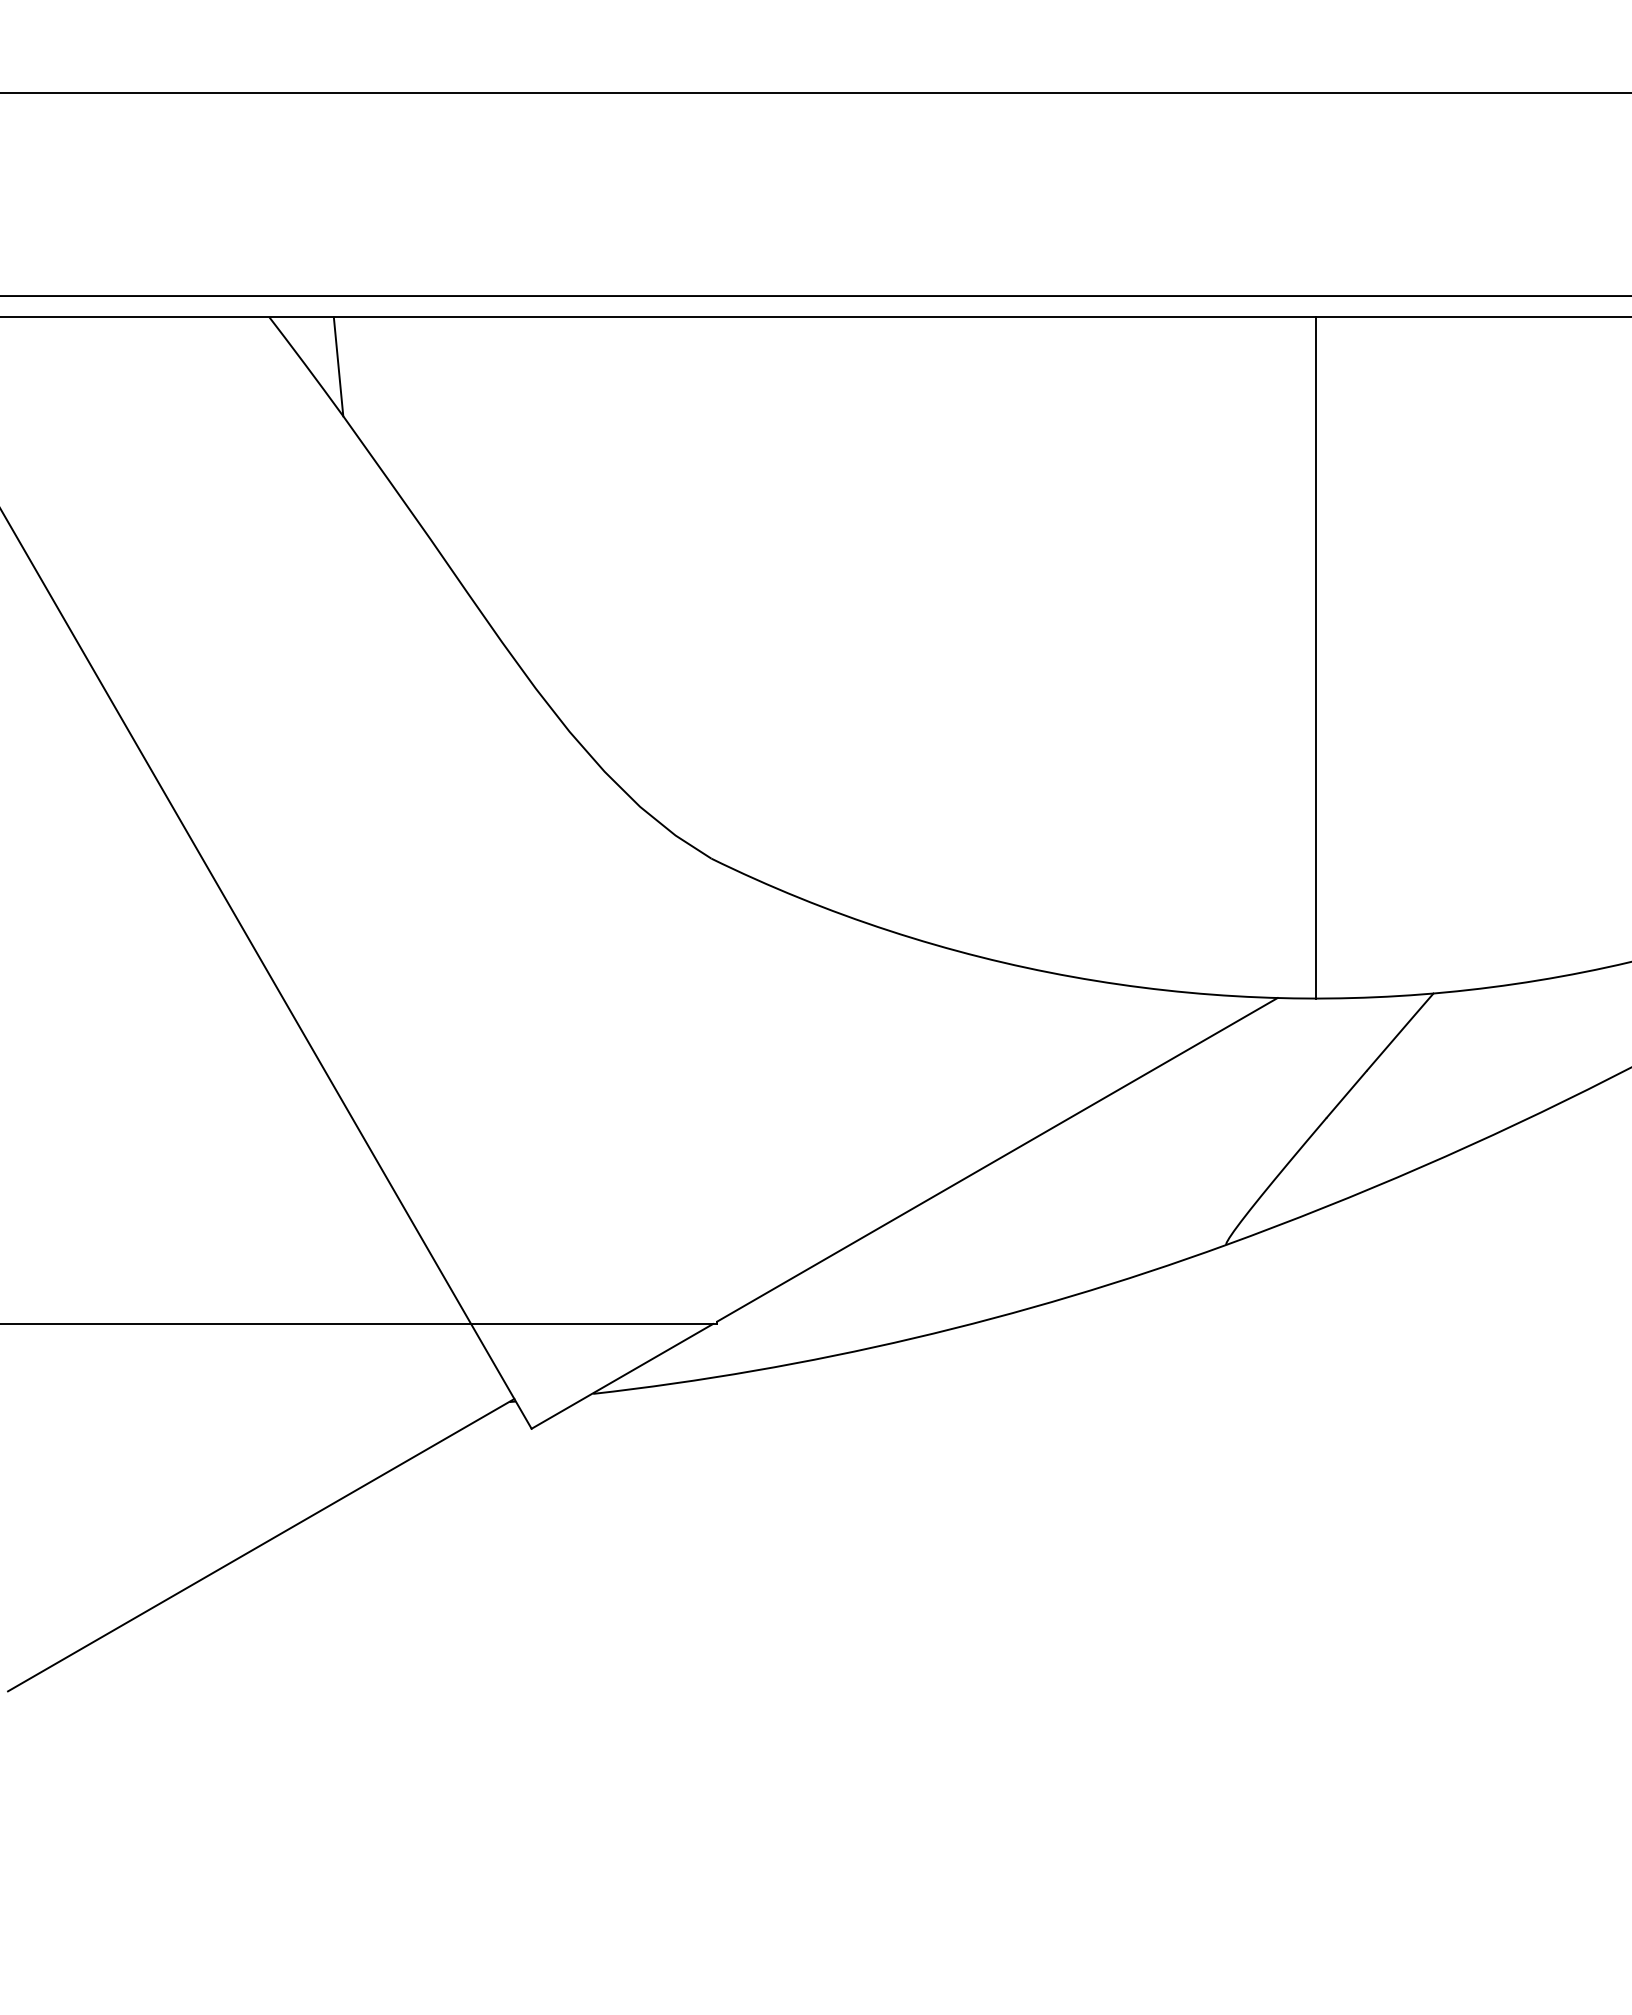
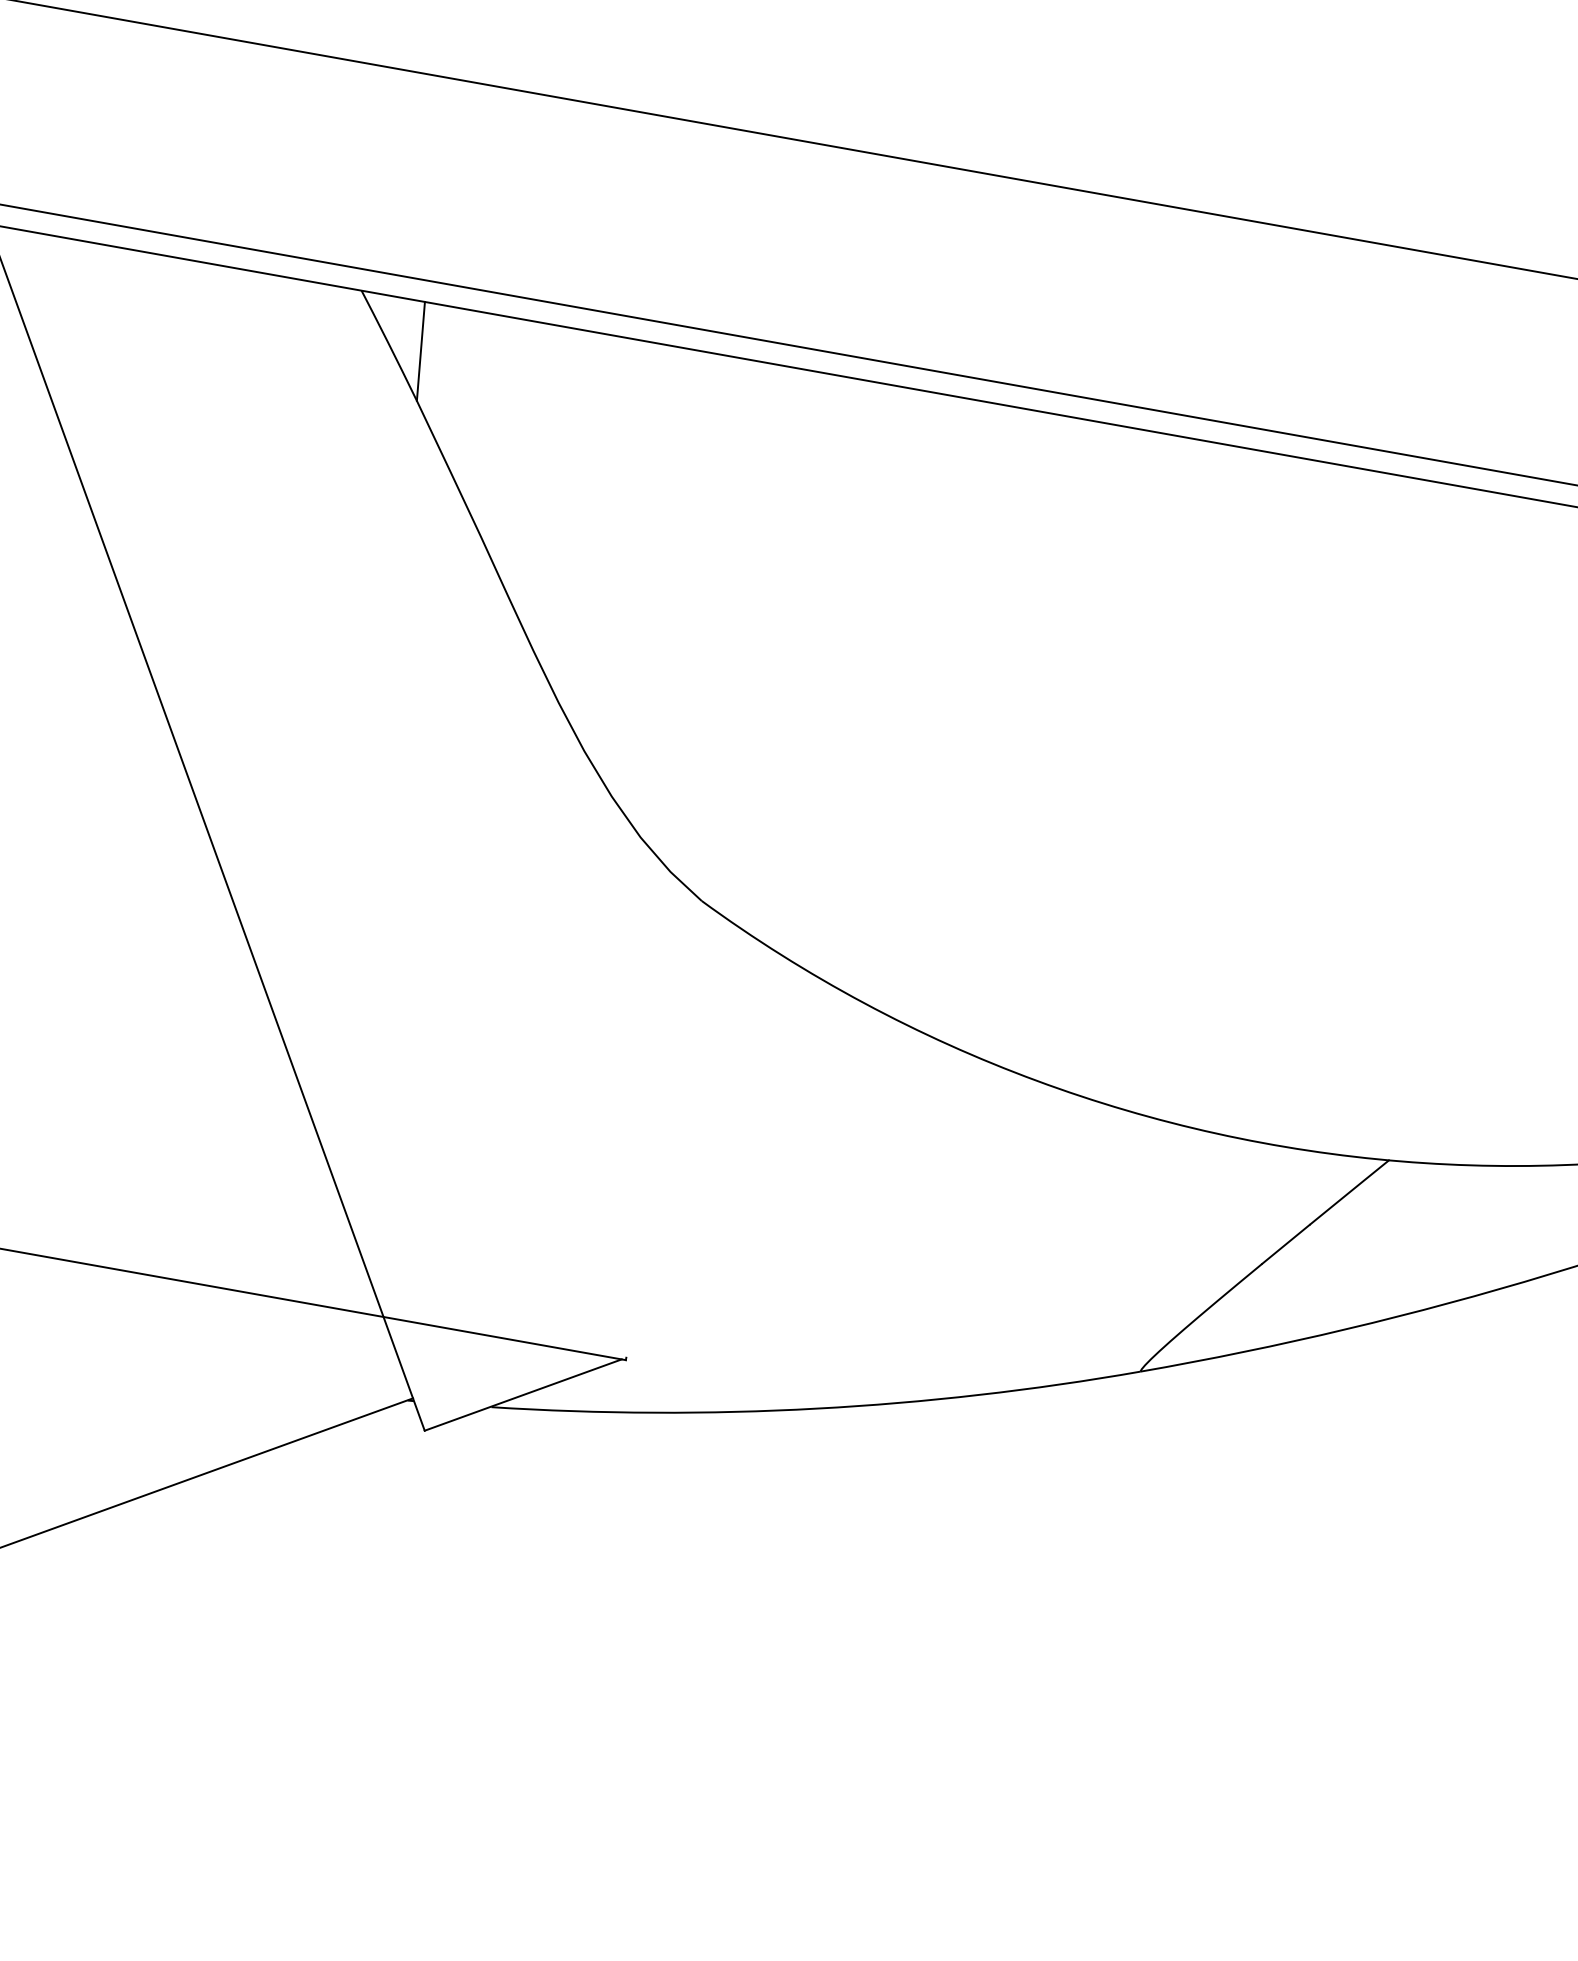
line: (1315, 657) -> (1331, 808), removed
line: (997, 1159) -> (930, 1247), removed

